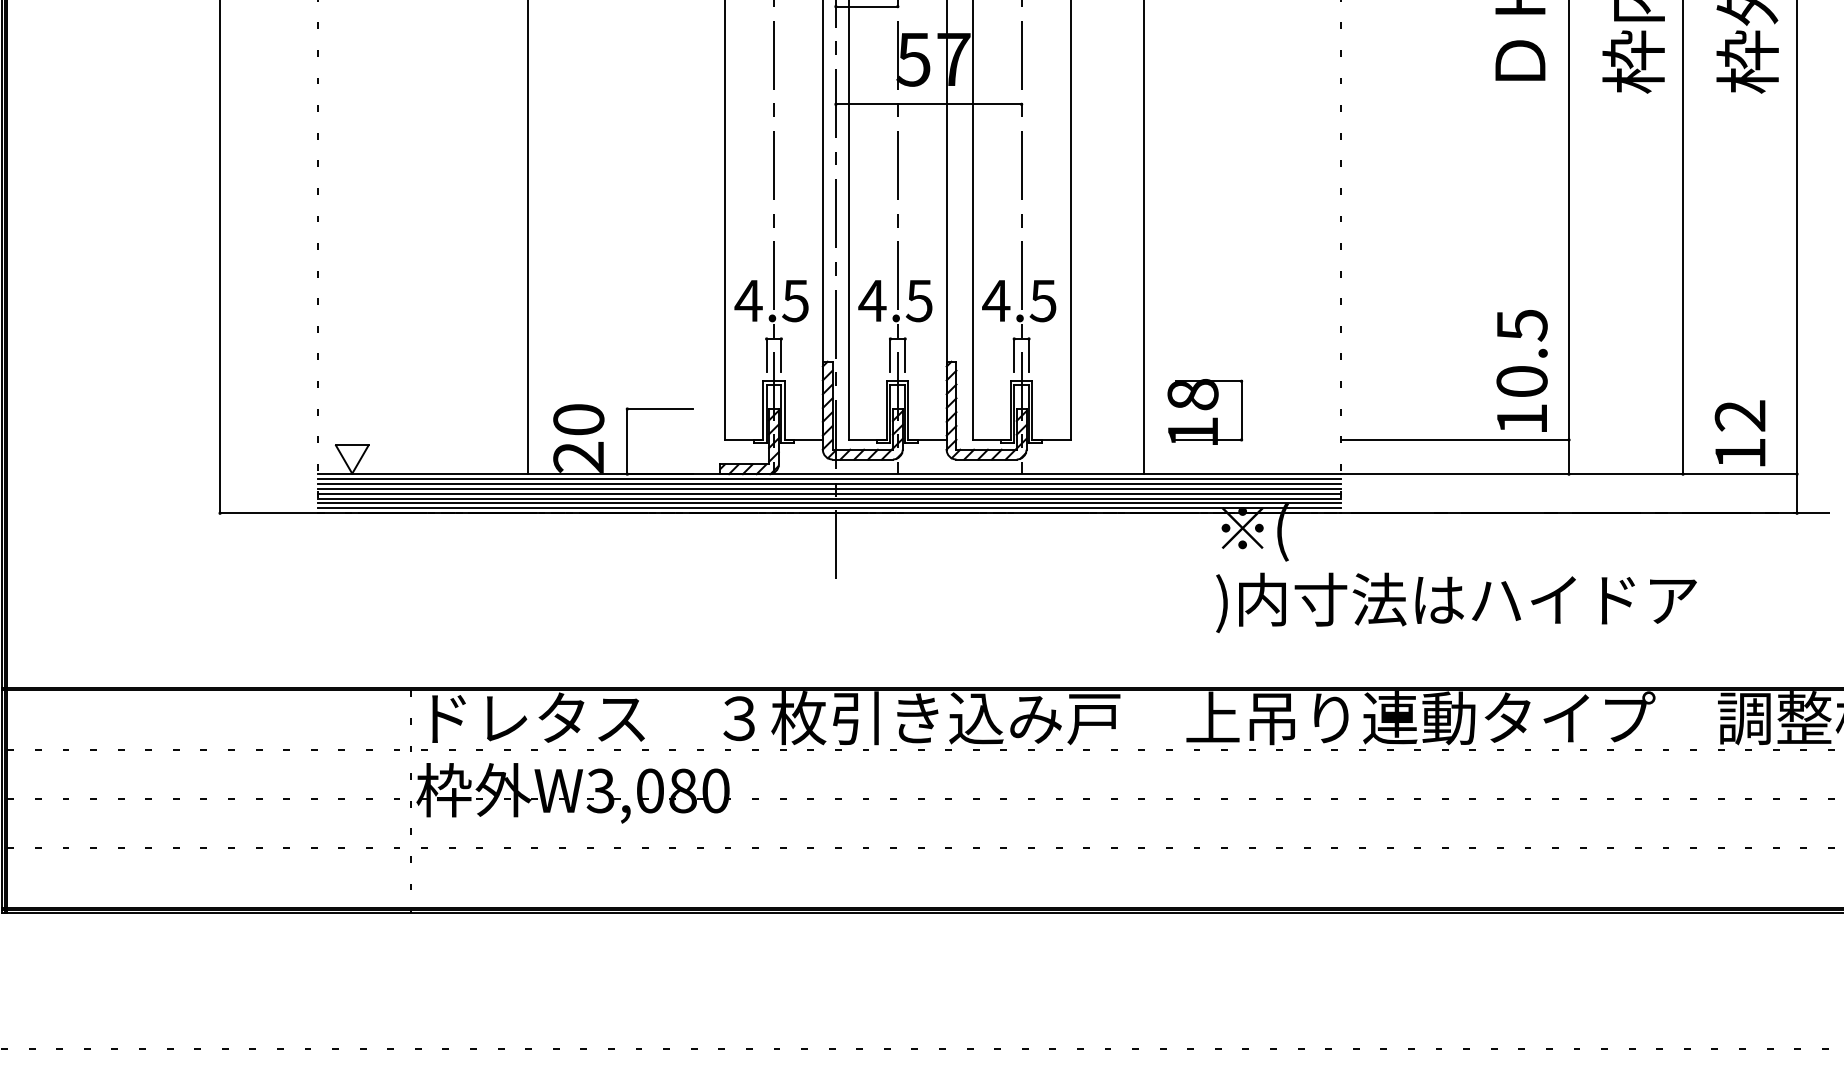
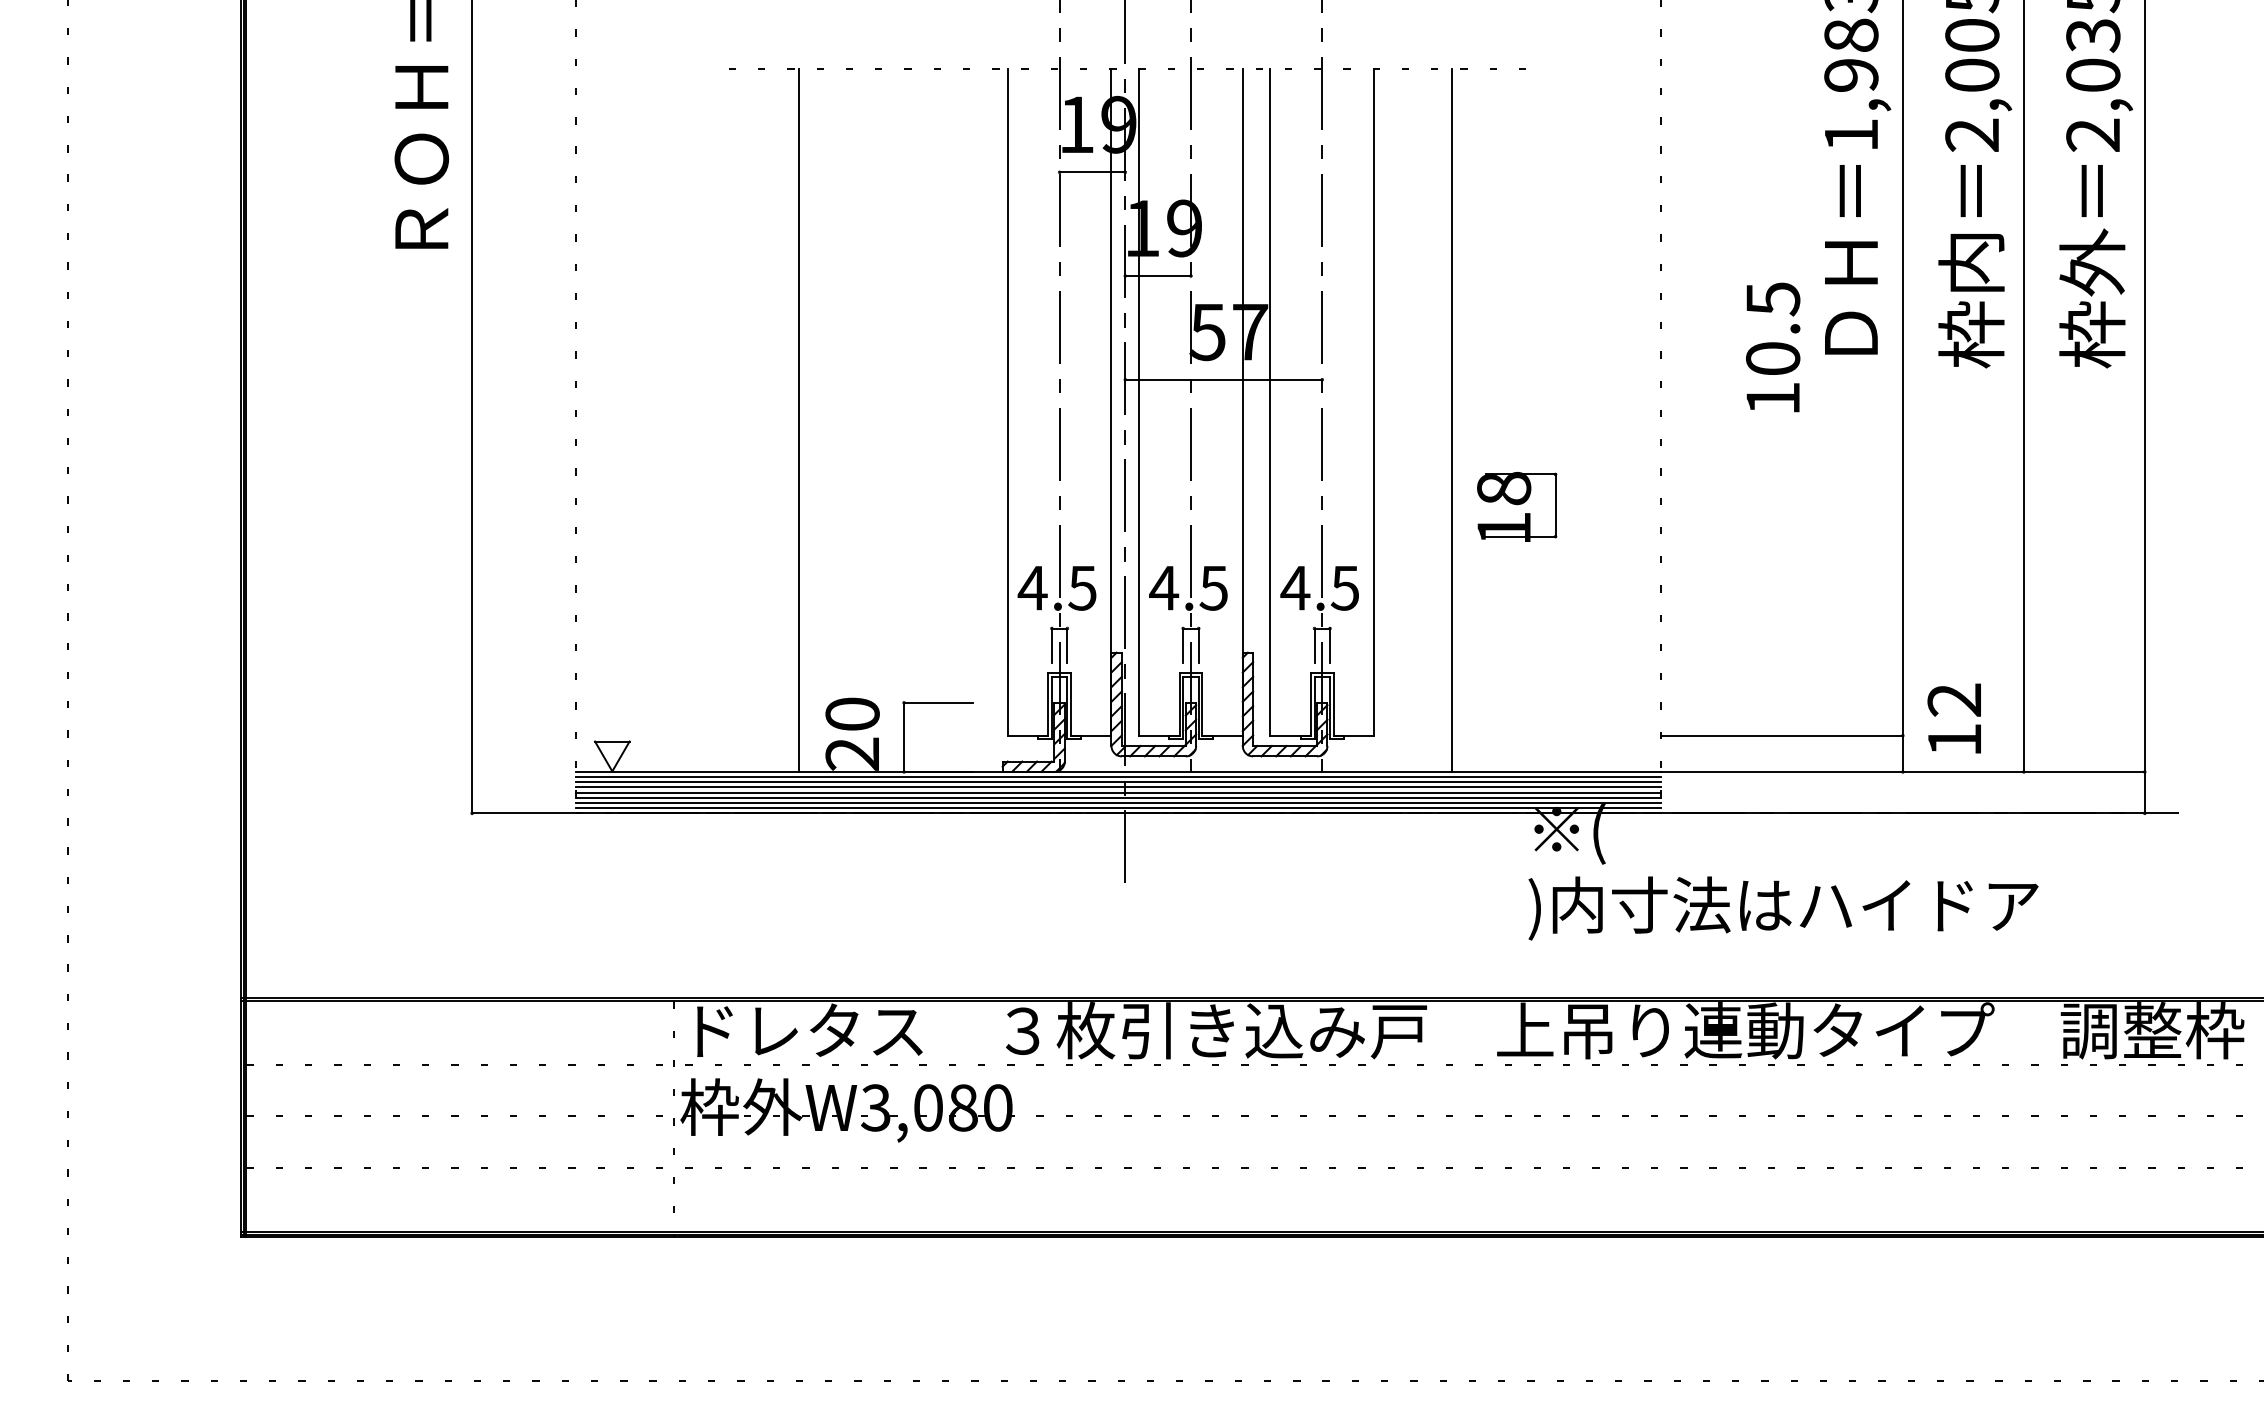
text: (1522, 370) -> (1773, 347), moved
part: (1205, 411) -> (1517, 506), moved
text: (1739, 433) -> (1953, 718), moved

